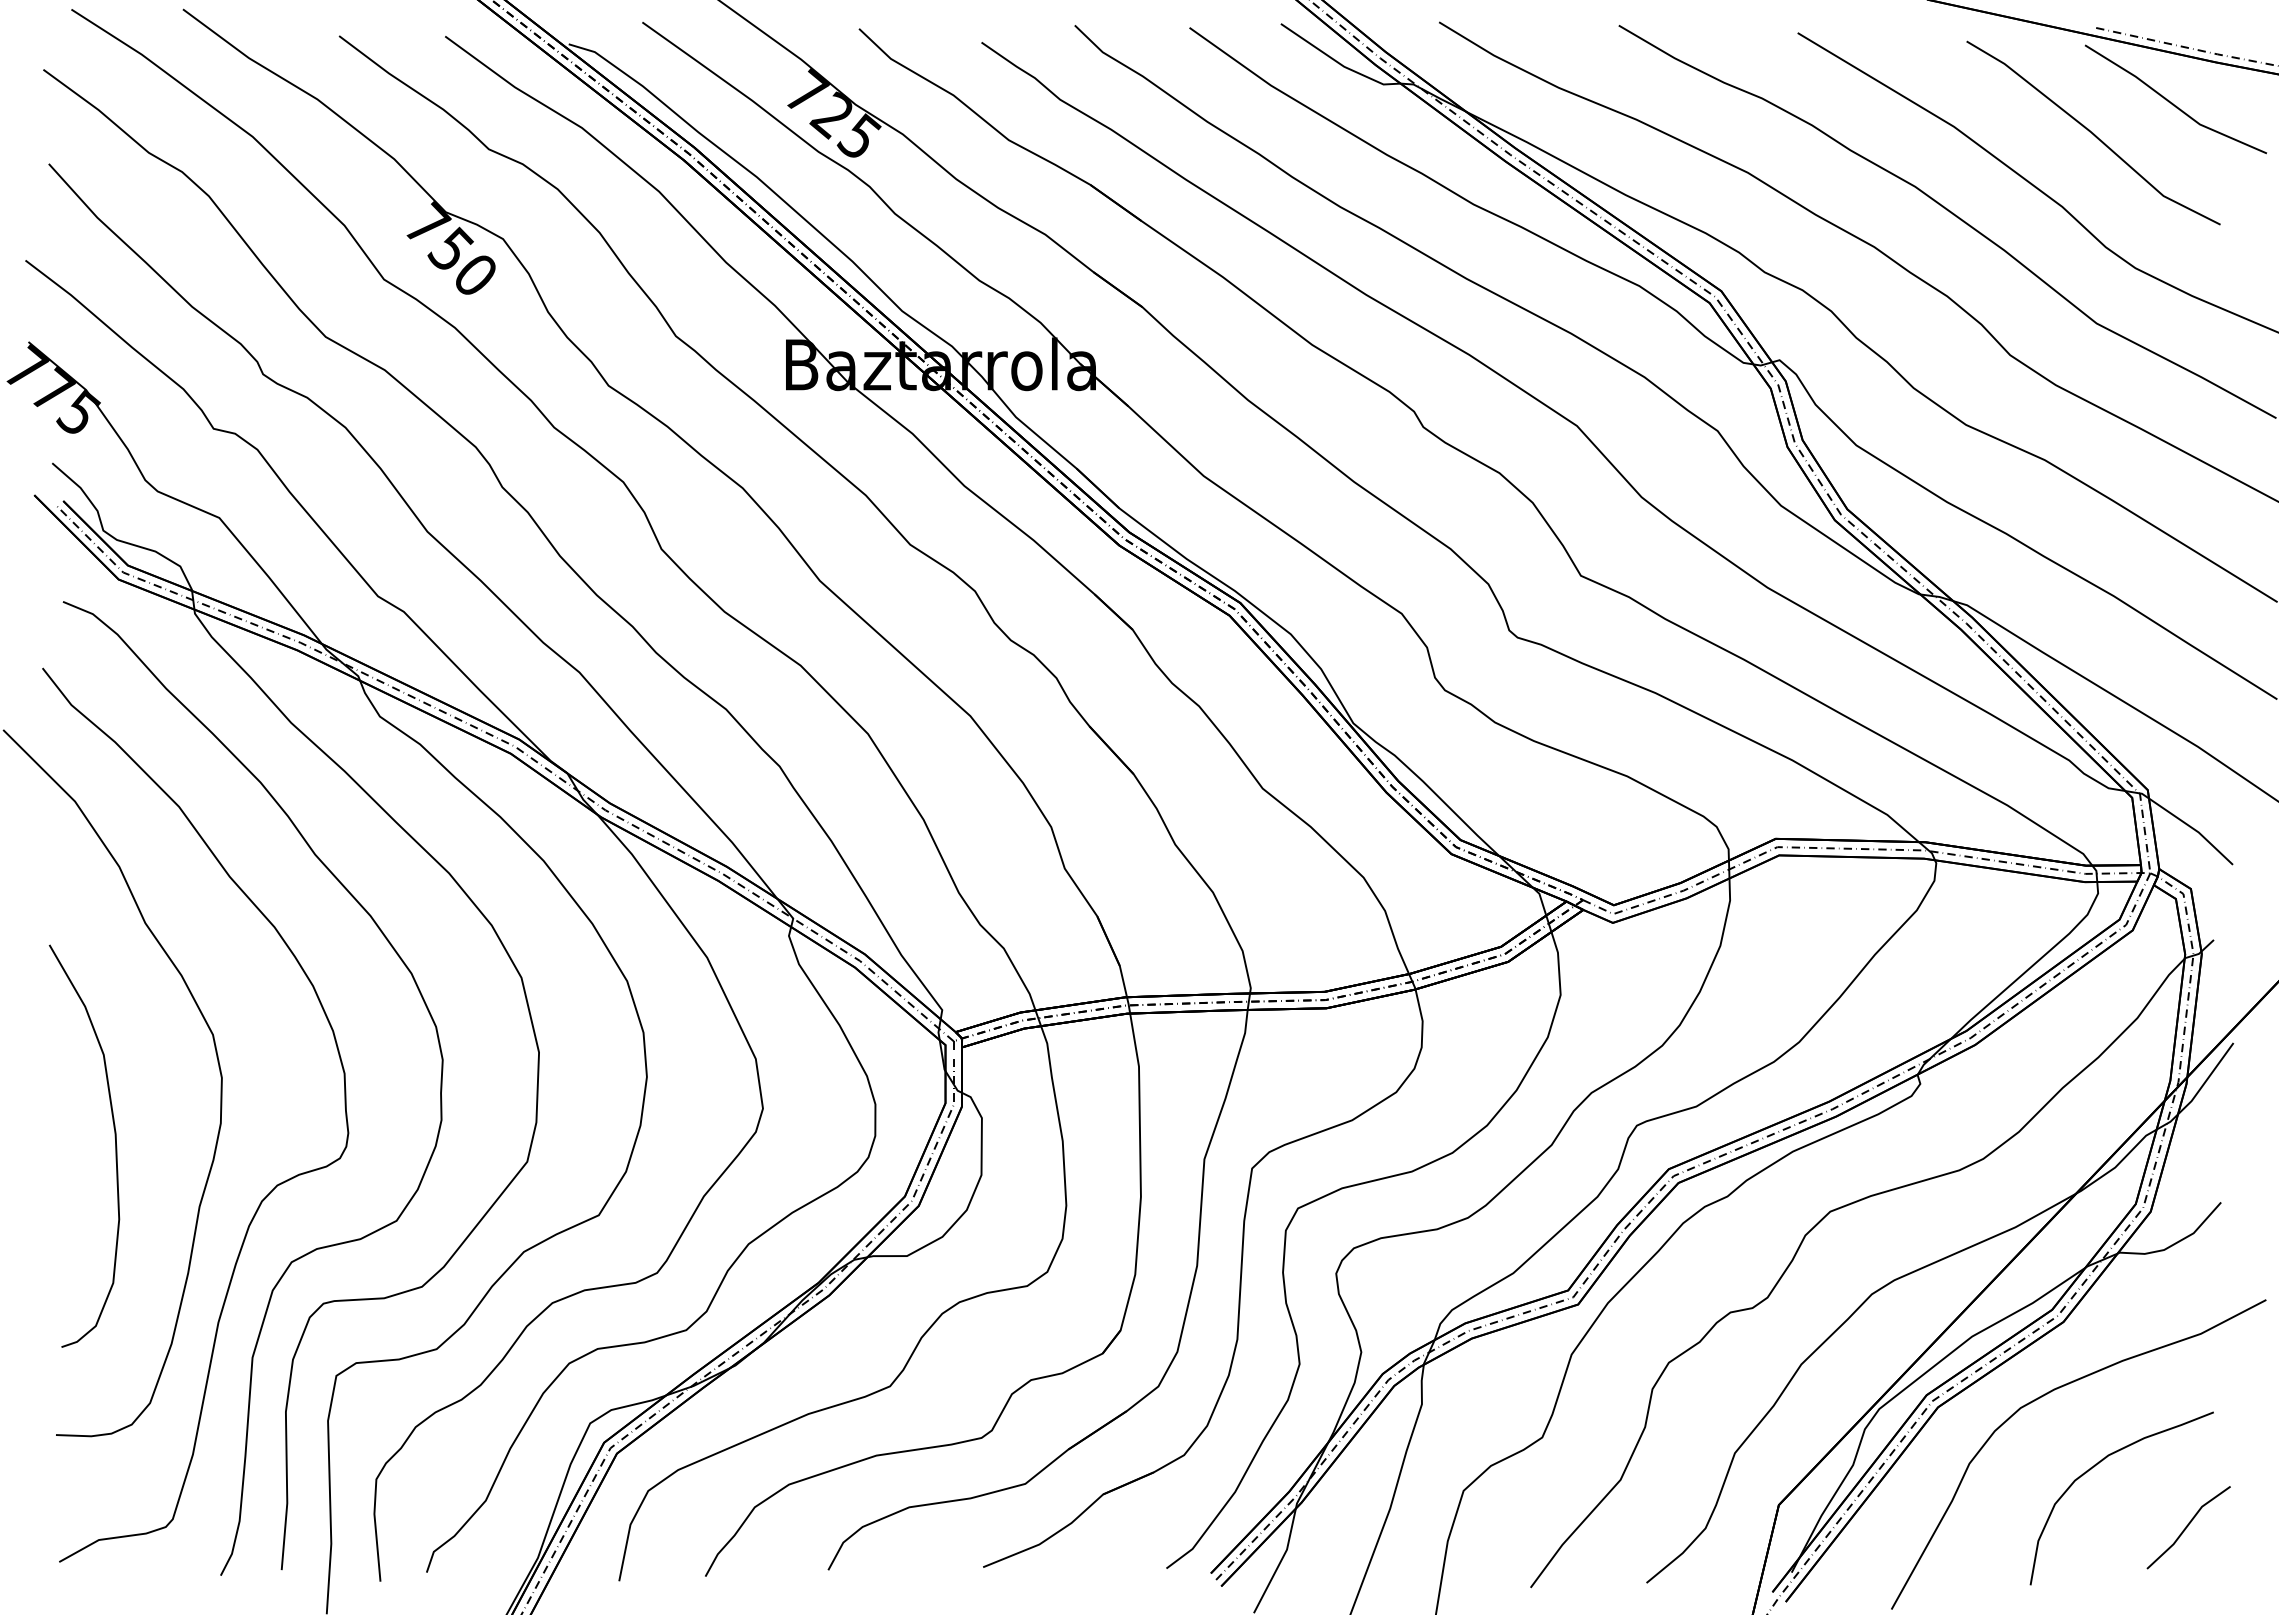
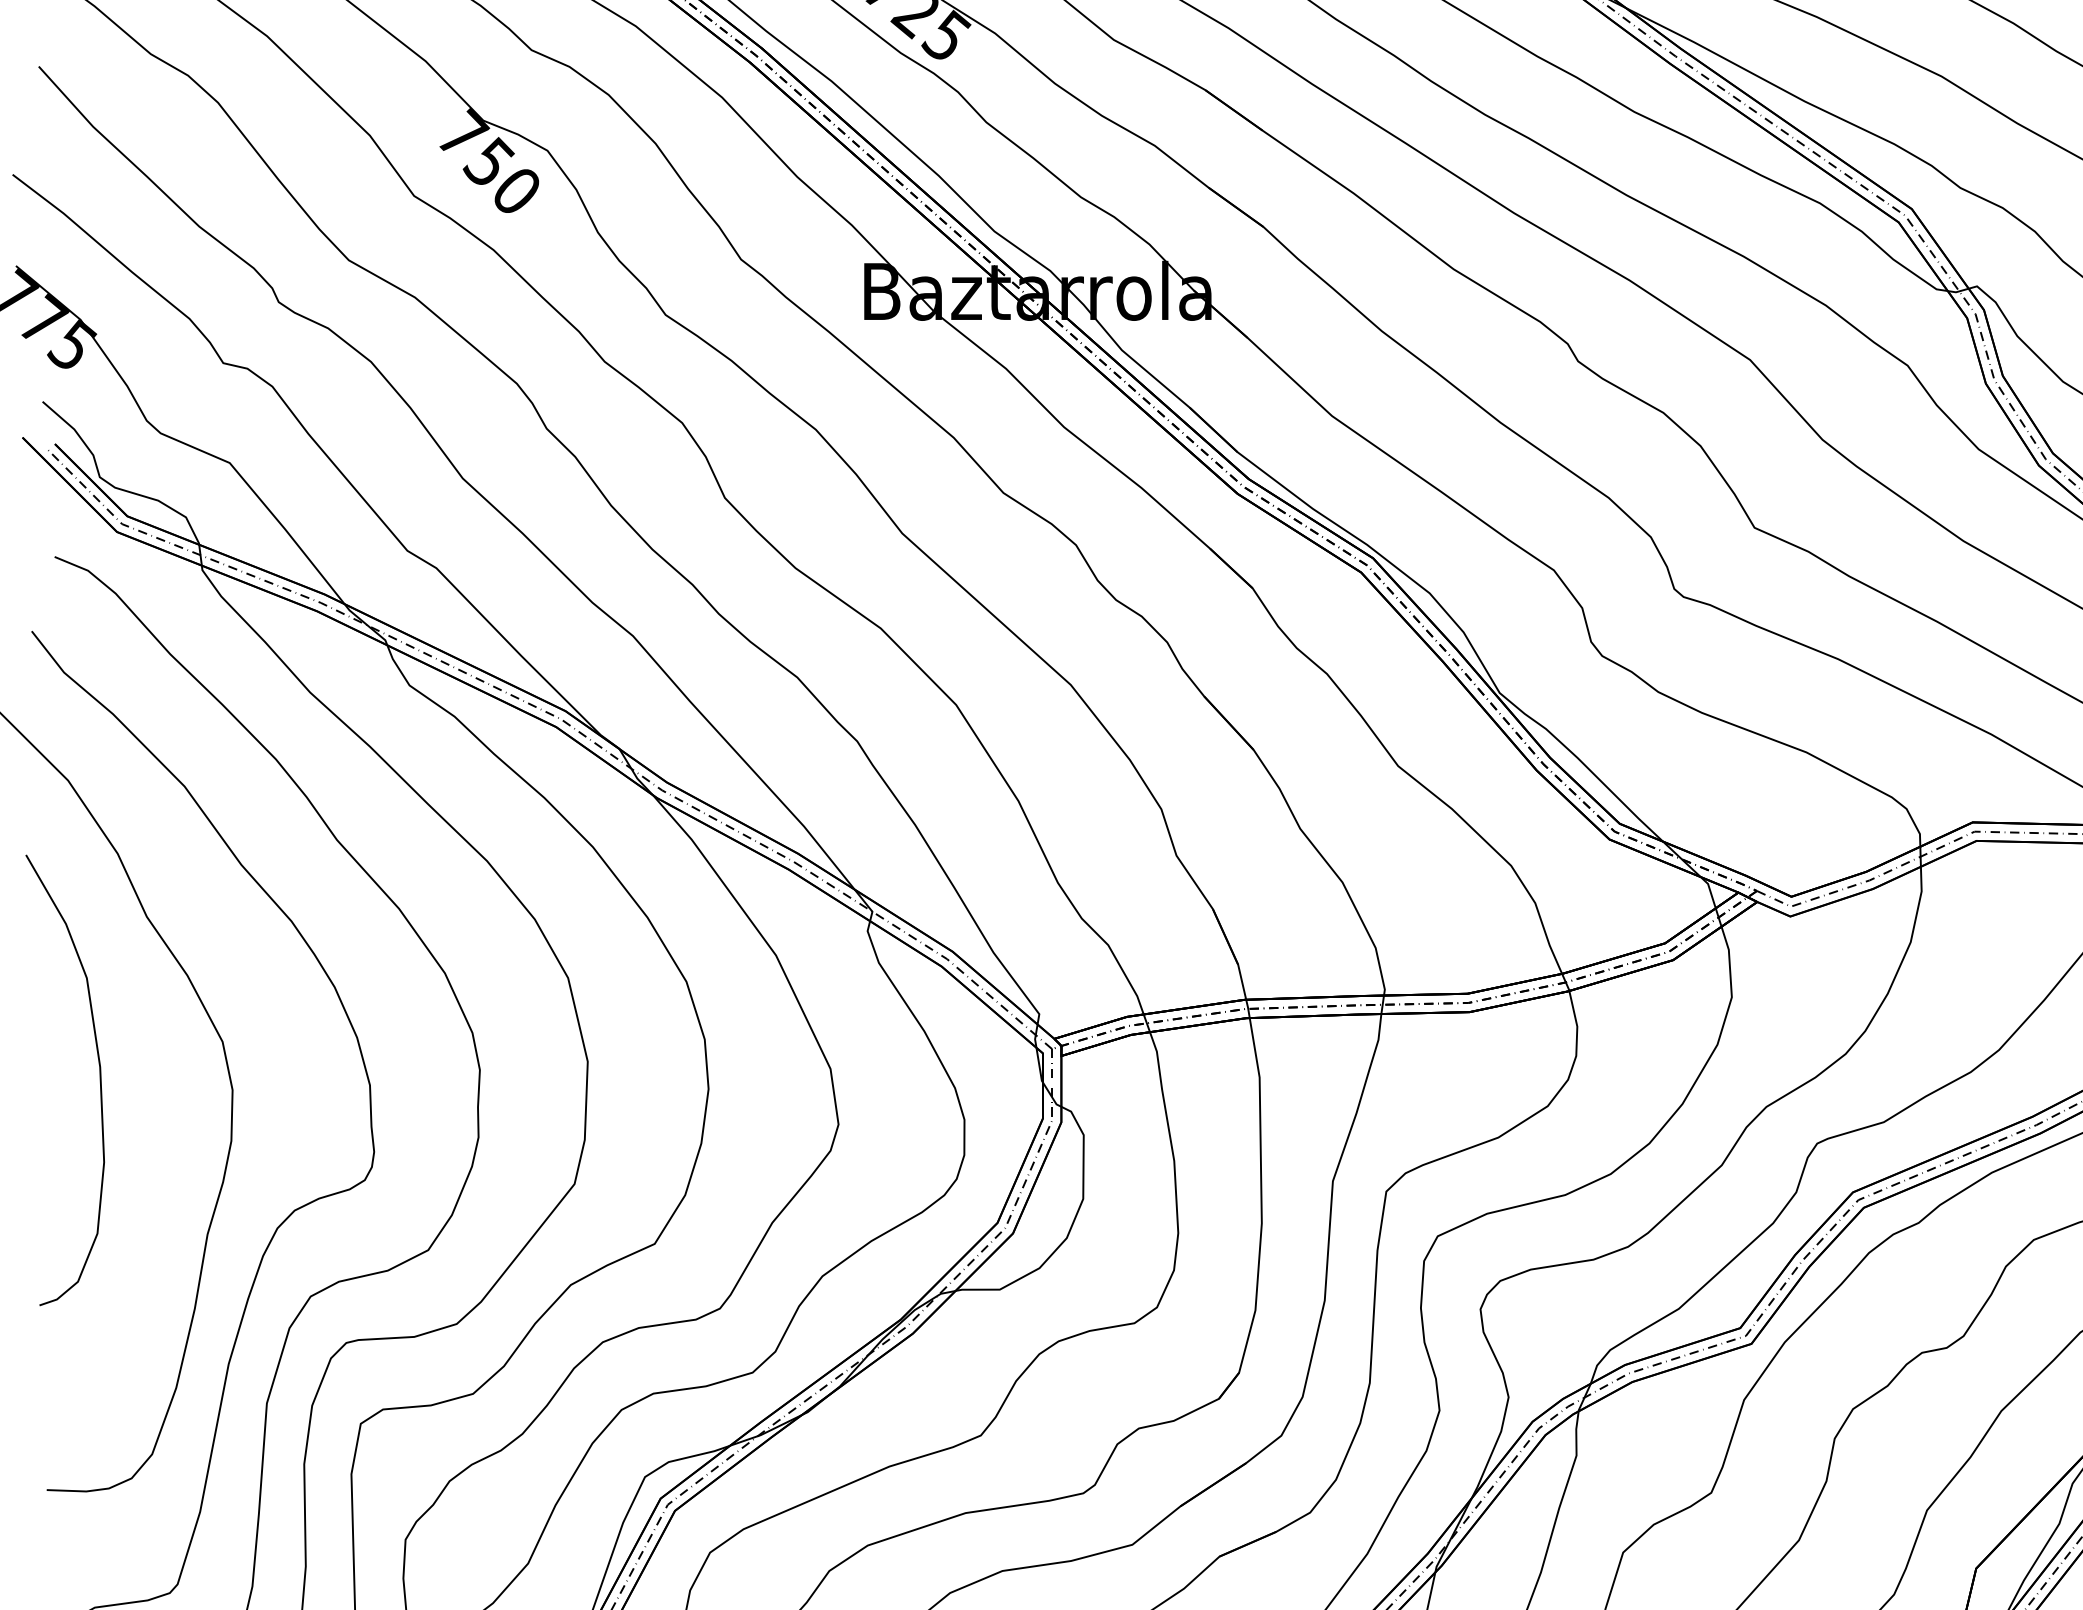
curve: (115, 1145) -> (99, 1079), moved

